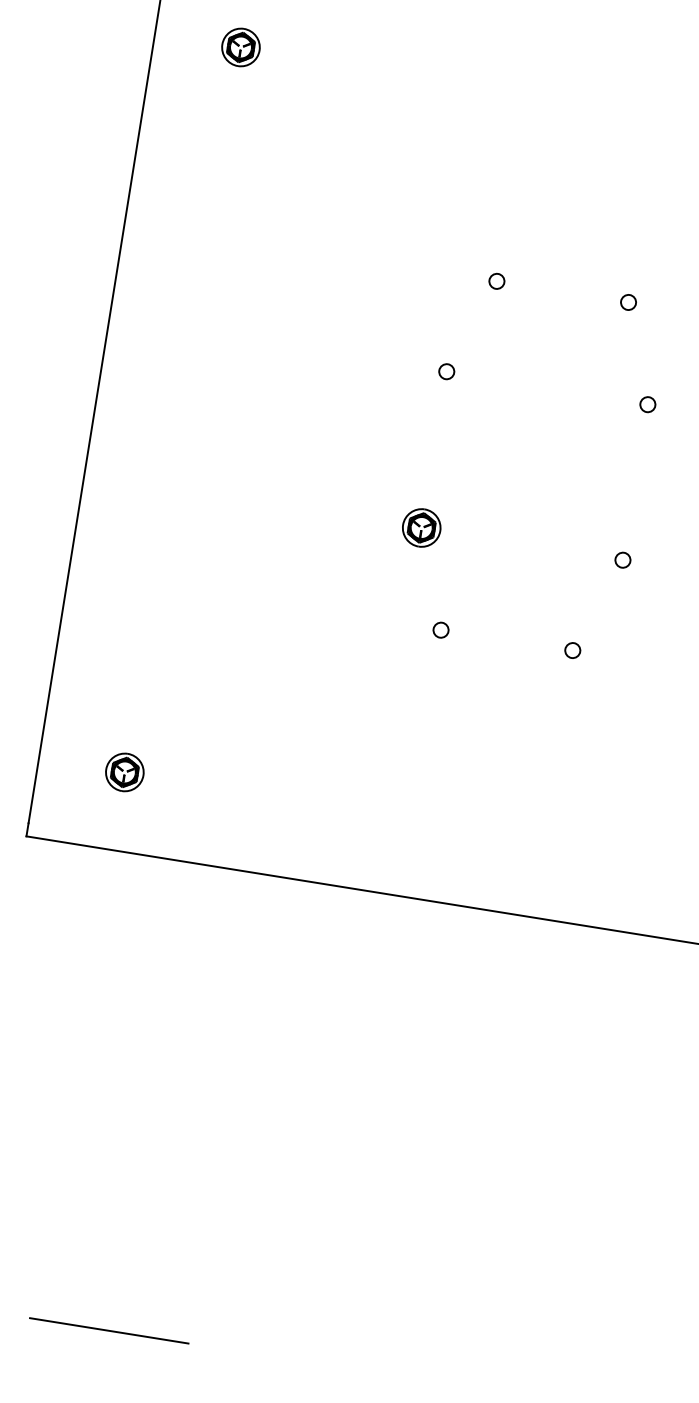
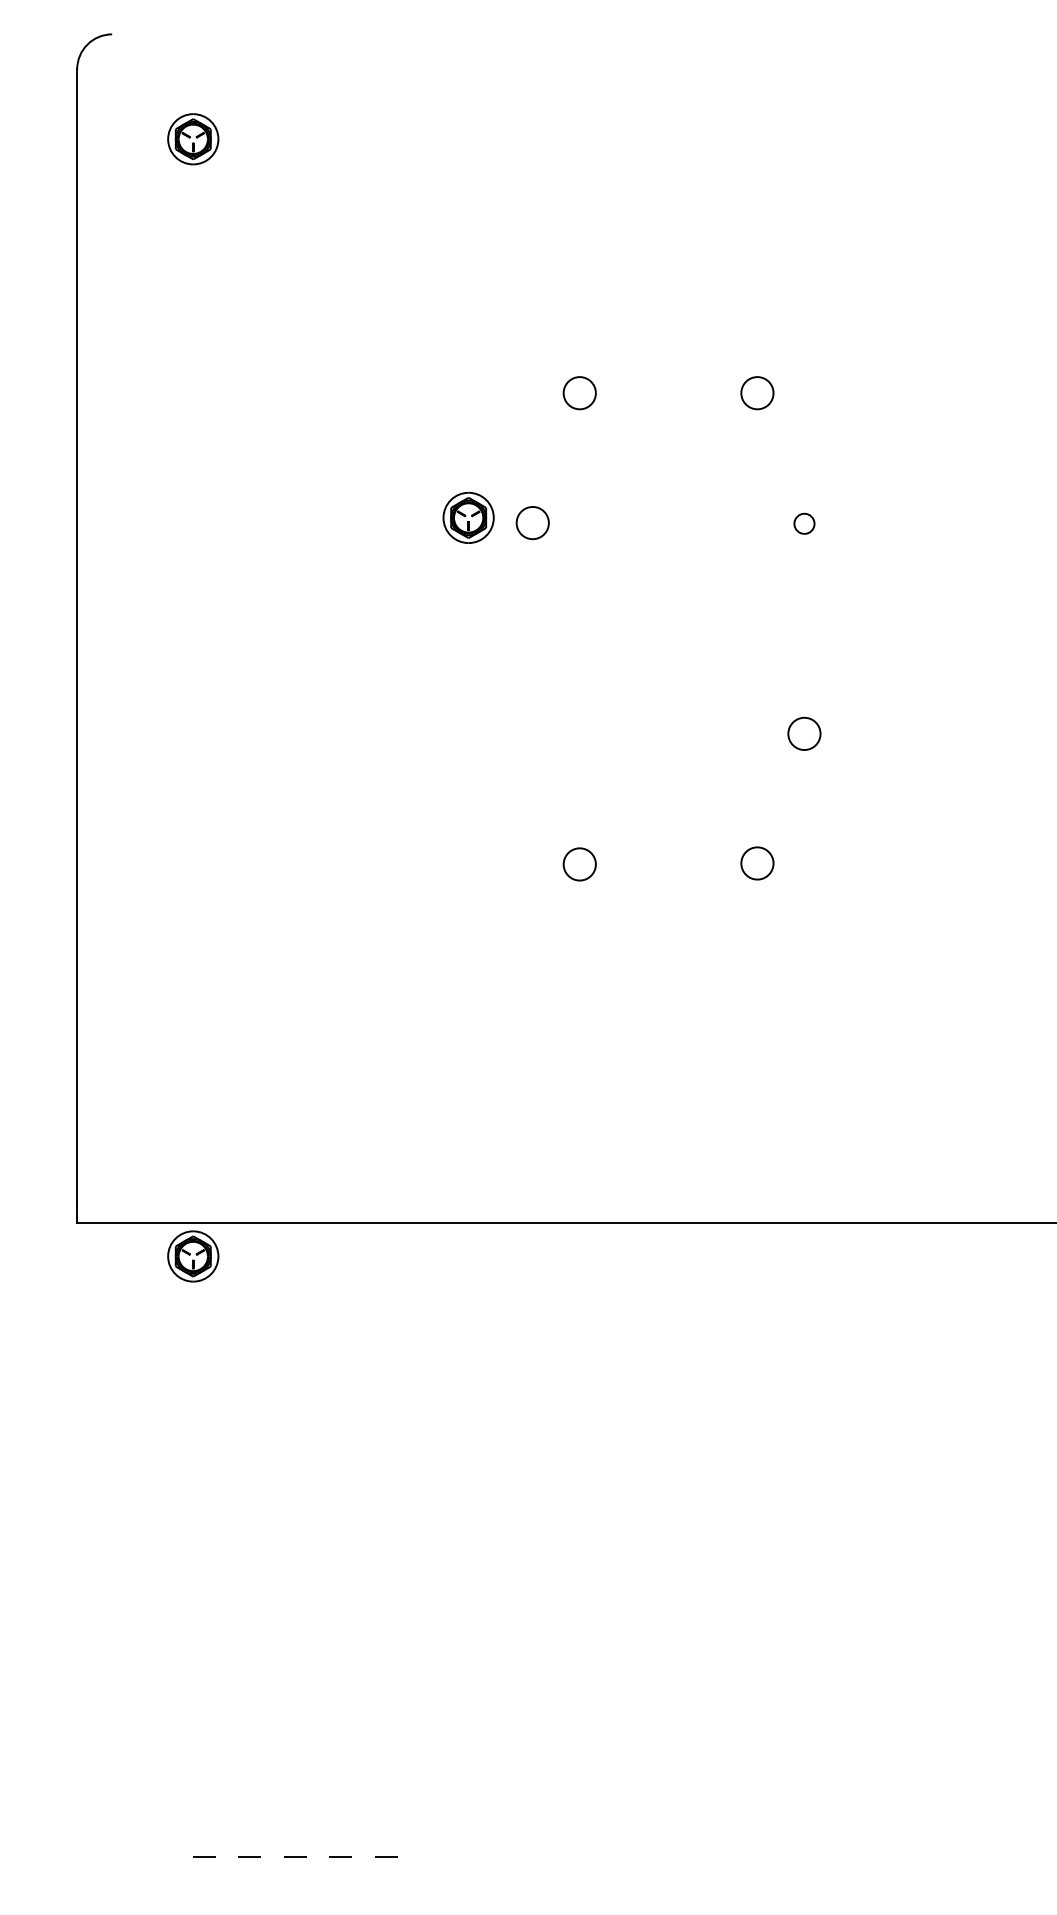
circle: (496, 281) -> (579, 393), size x1.6
circle: (628, 302) -> (757, 393), size x1.6
circle: (446, 371) -> (532, 522), size x1.6
part: (421, 527) -> (468, 517), moved
circle: (623, 559) -> (804, 733), size x1.6
circle: (440, 630) -> (579, 864), size x1.6
circle: (572, 650) -> (757, 863), size x1.6
part: (125, 772) -> (193, 1256), moved
line: (109, 1331) -> (290, 1857), solid -> dashed

